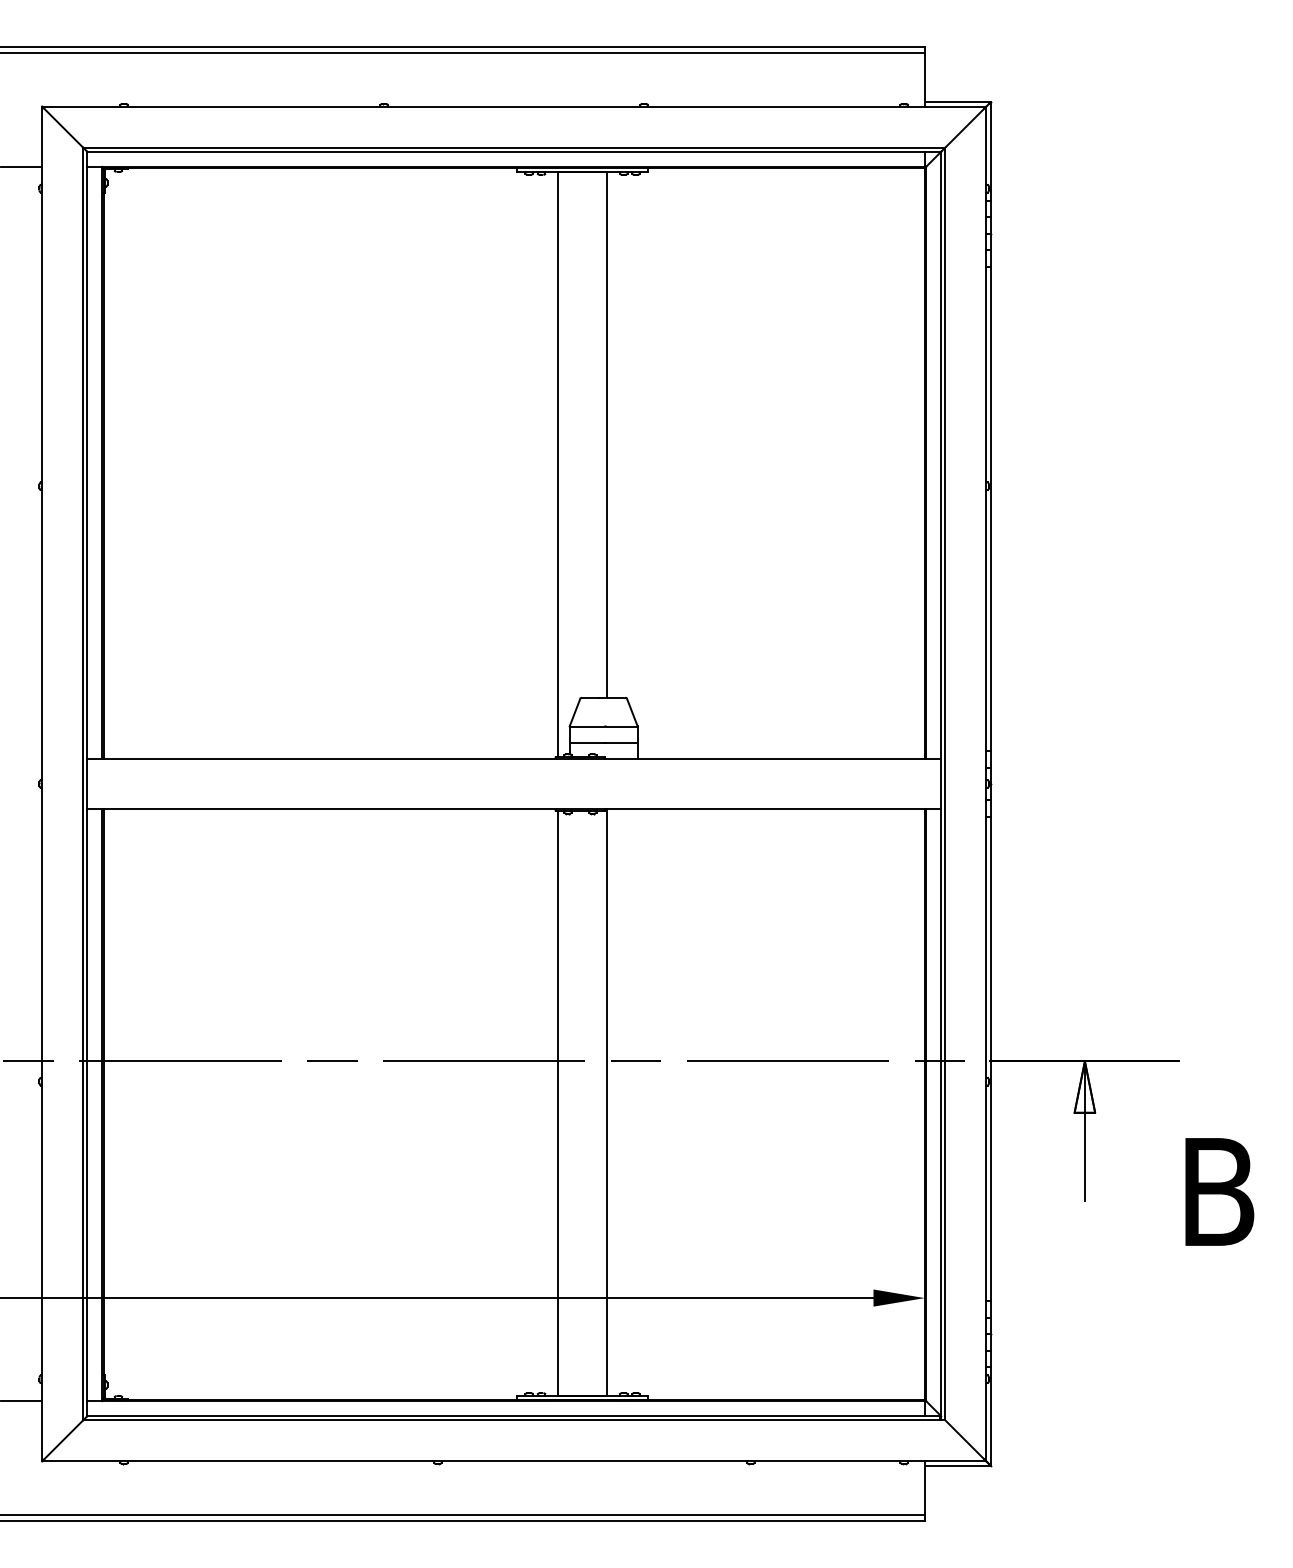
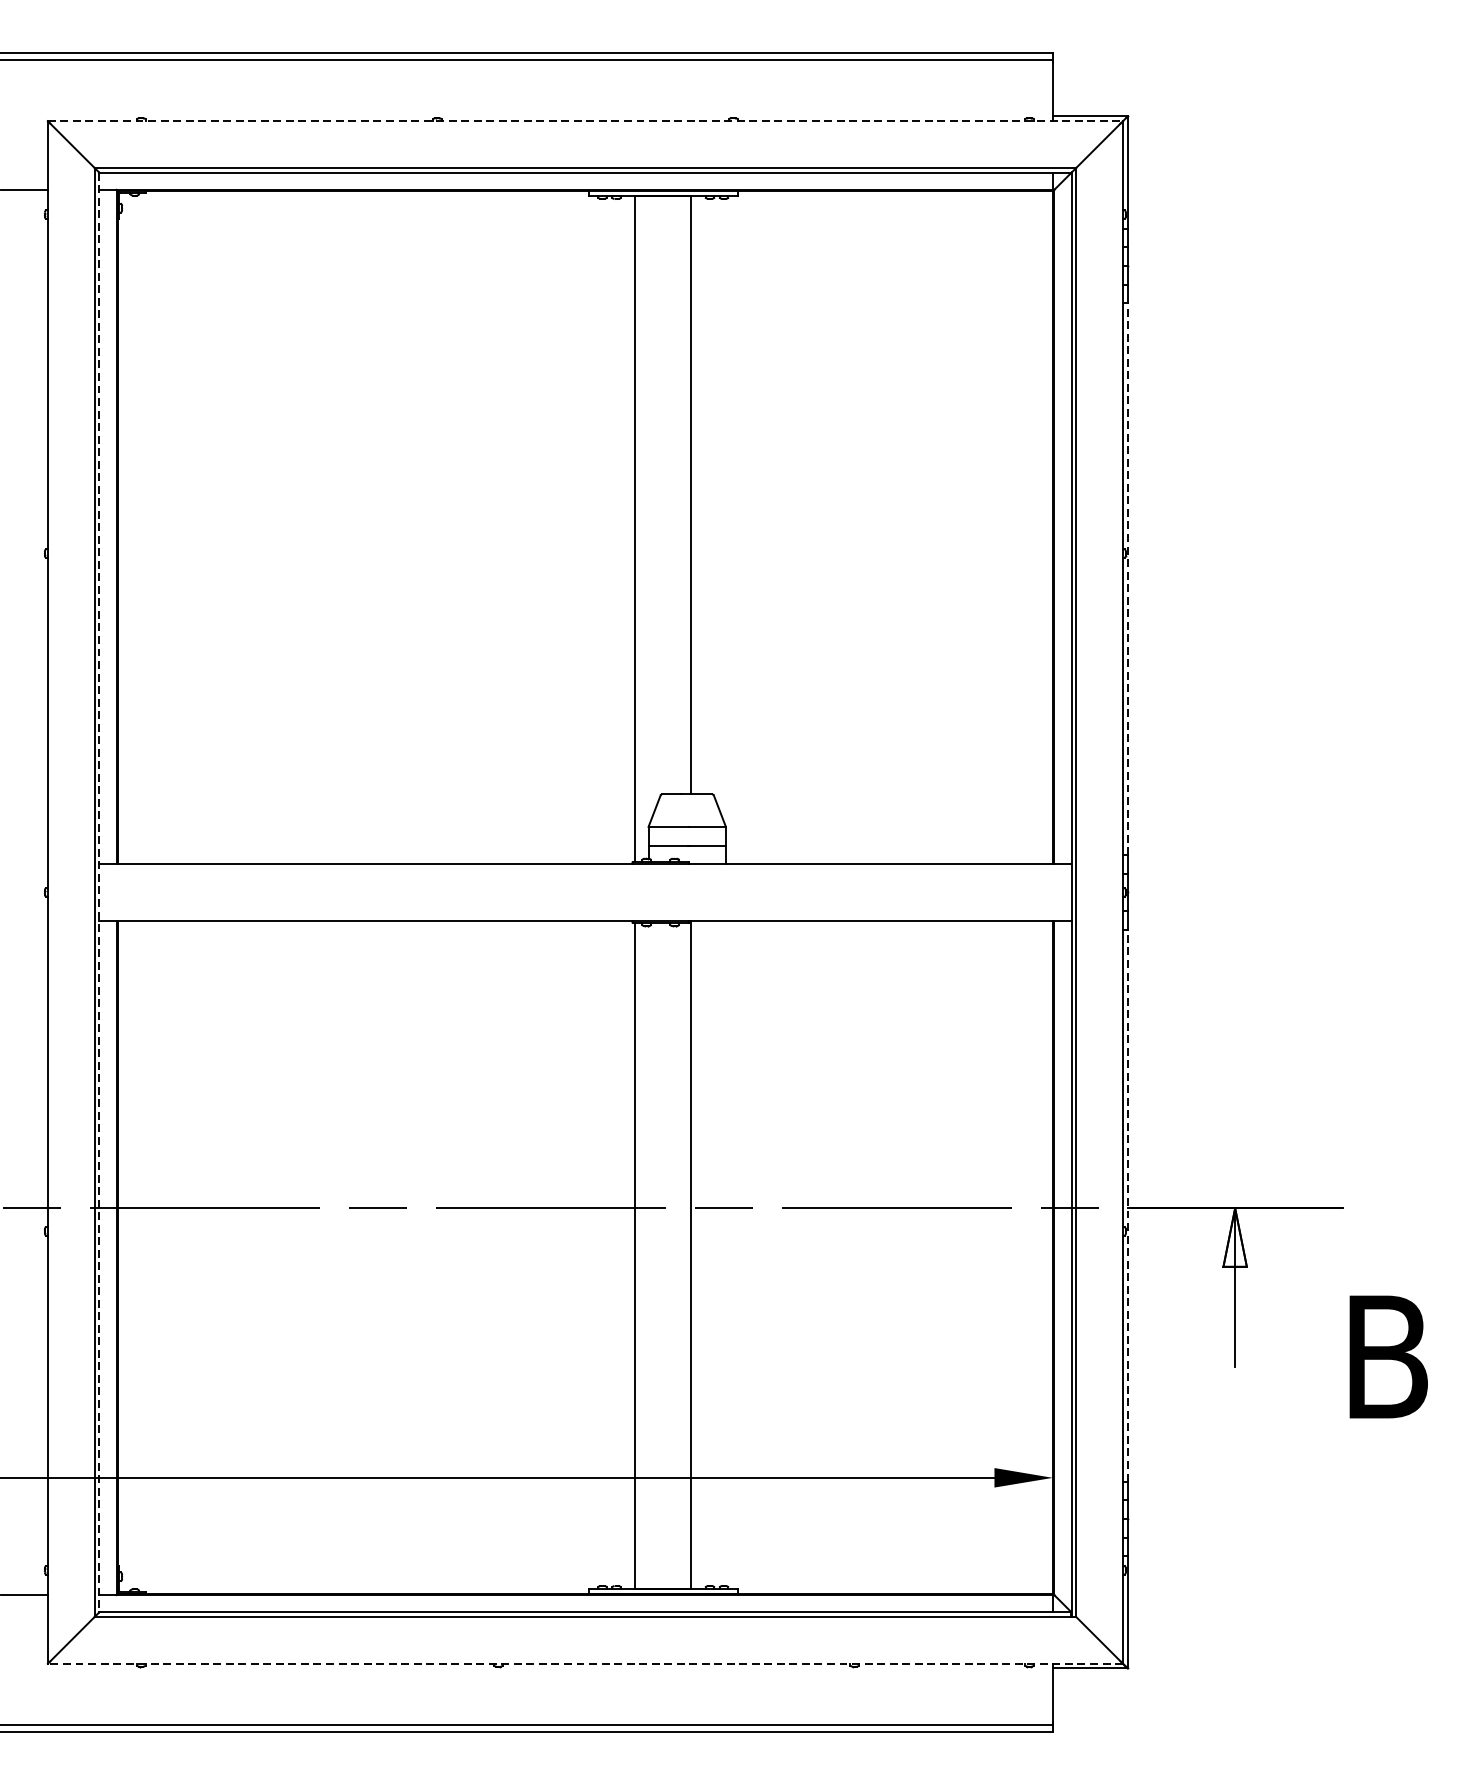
line: (514, 106) -> (585, 121), solid -> dashed
line: (990, 508) -> (1127, 578), solid -> dashed
line: (87, 784) -> (99, 893), solid -> dashed
line: (990, 1058) -> (1127, 1205), solid -> dashed
line: (513, 1461) -> (584, 1663), solid -> dashed

